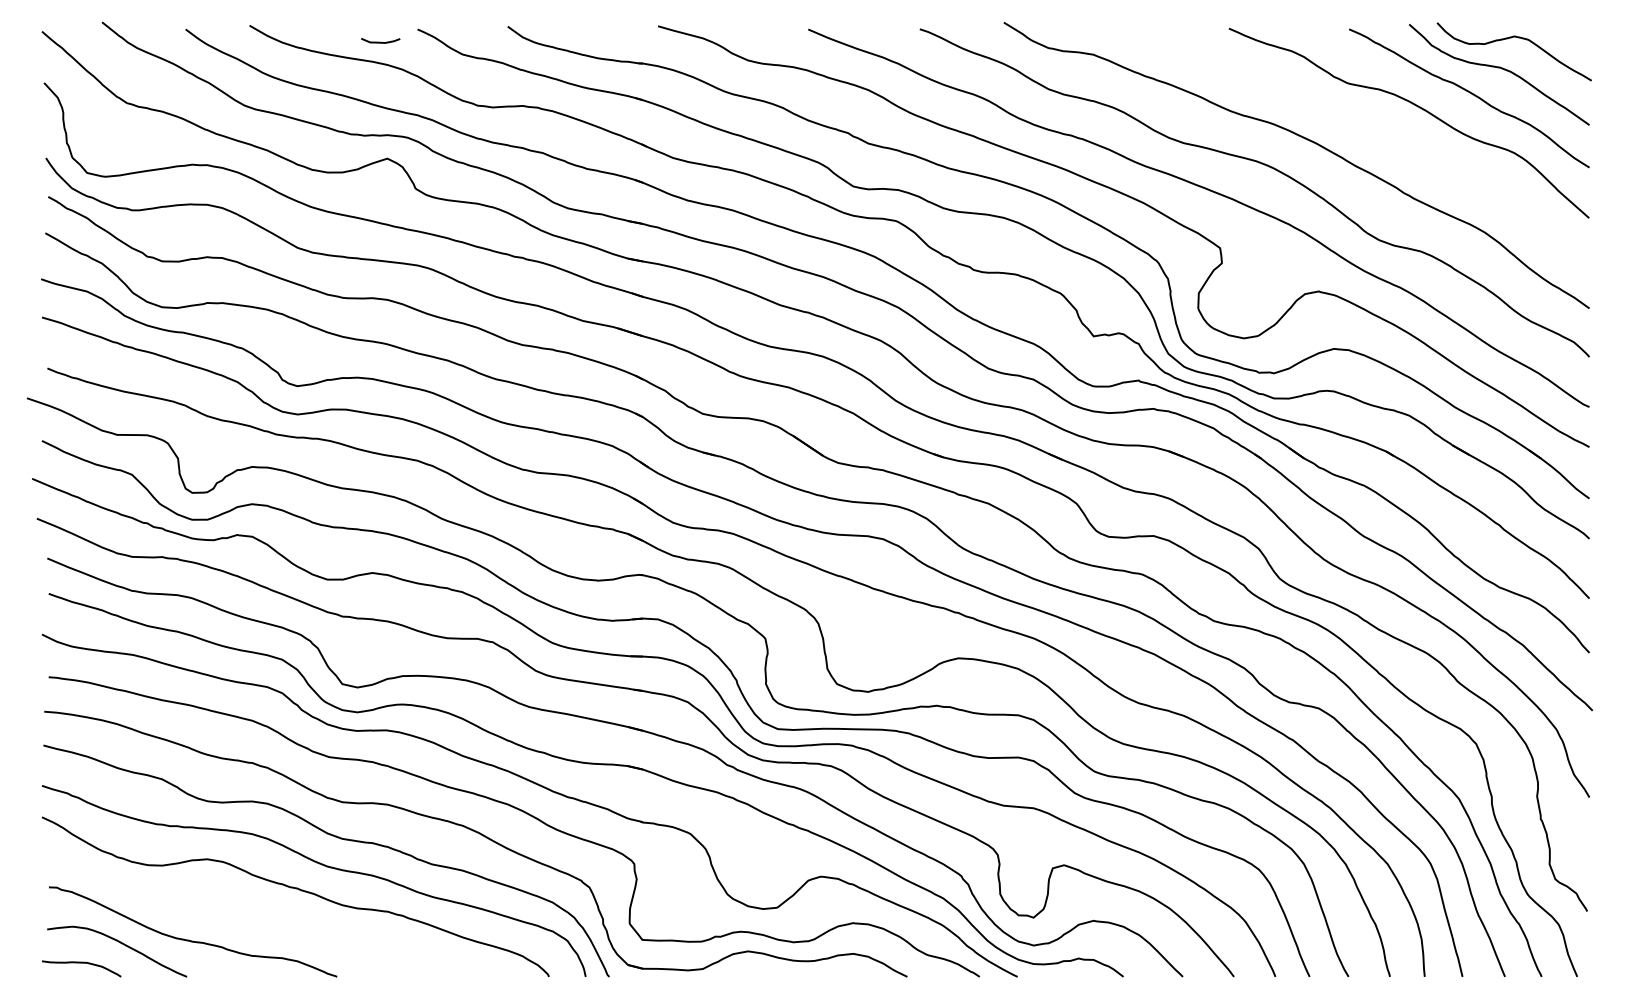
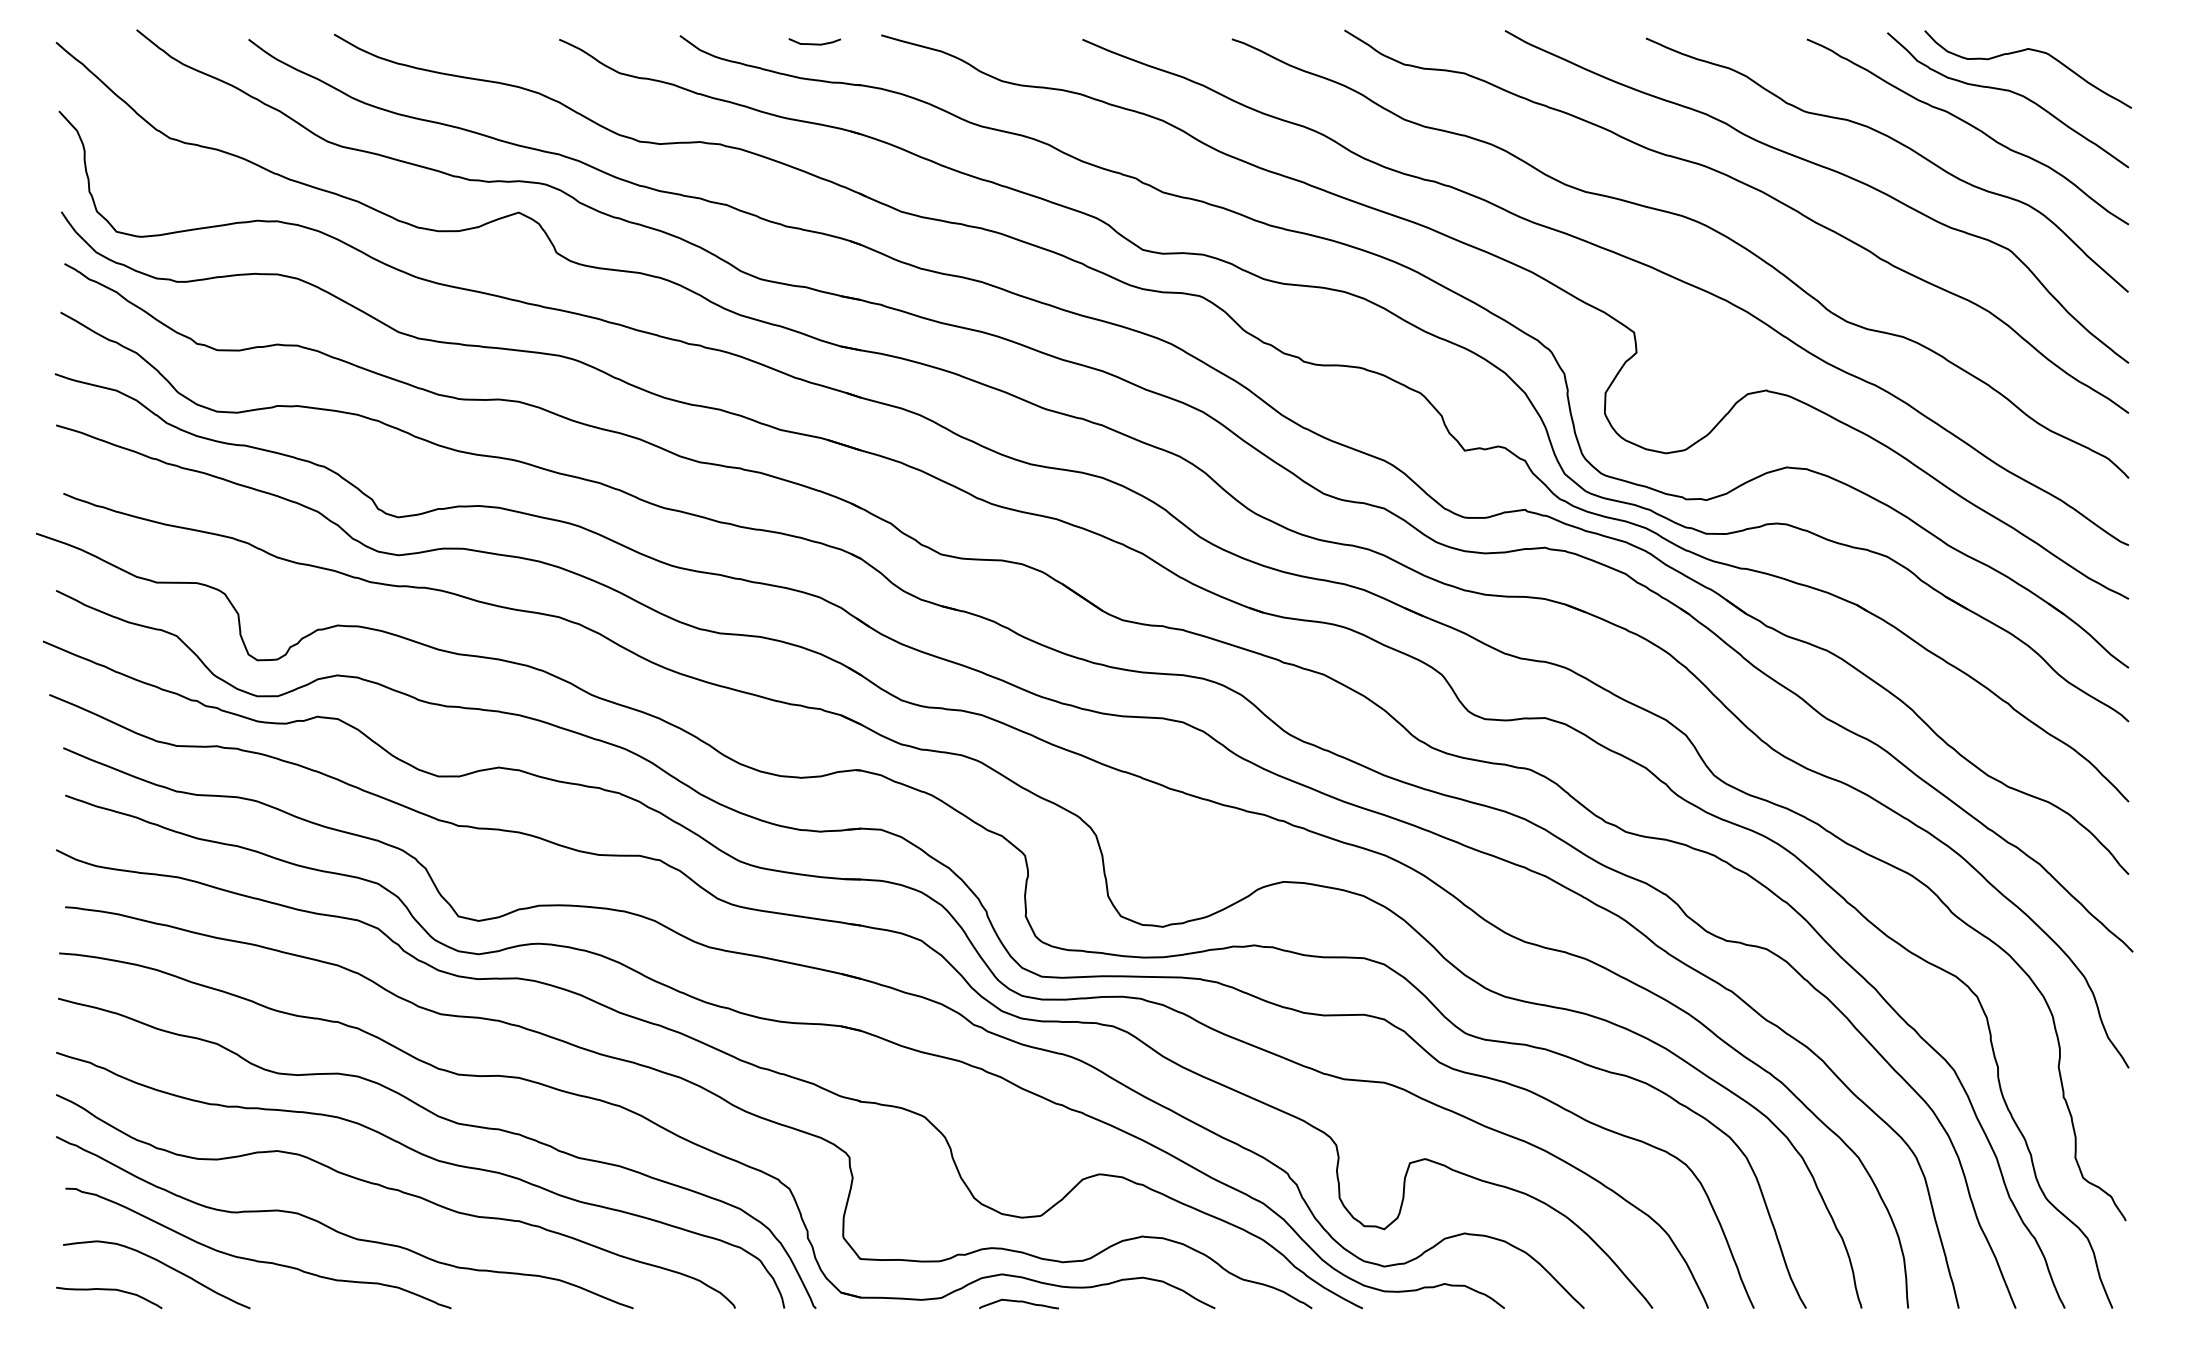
curve: (380, 42) -> (814, 43), moved
curve: (1362, 125) -> (1824, 168), added
curve: (255, 920) -> (342, 1232), added
curve: (760, 972) -> (1018, 1302), added

